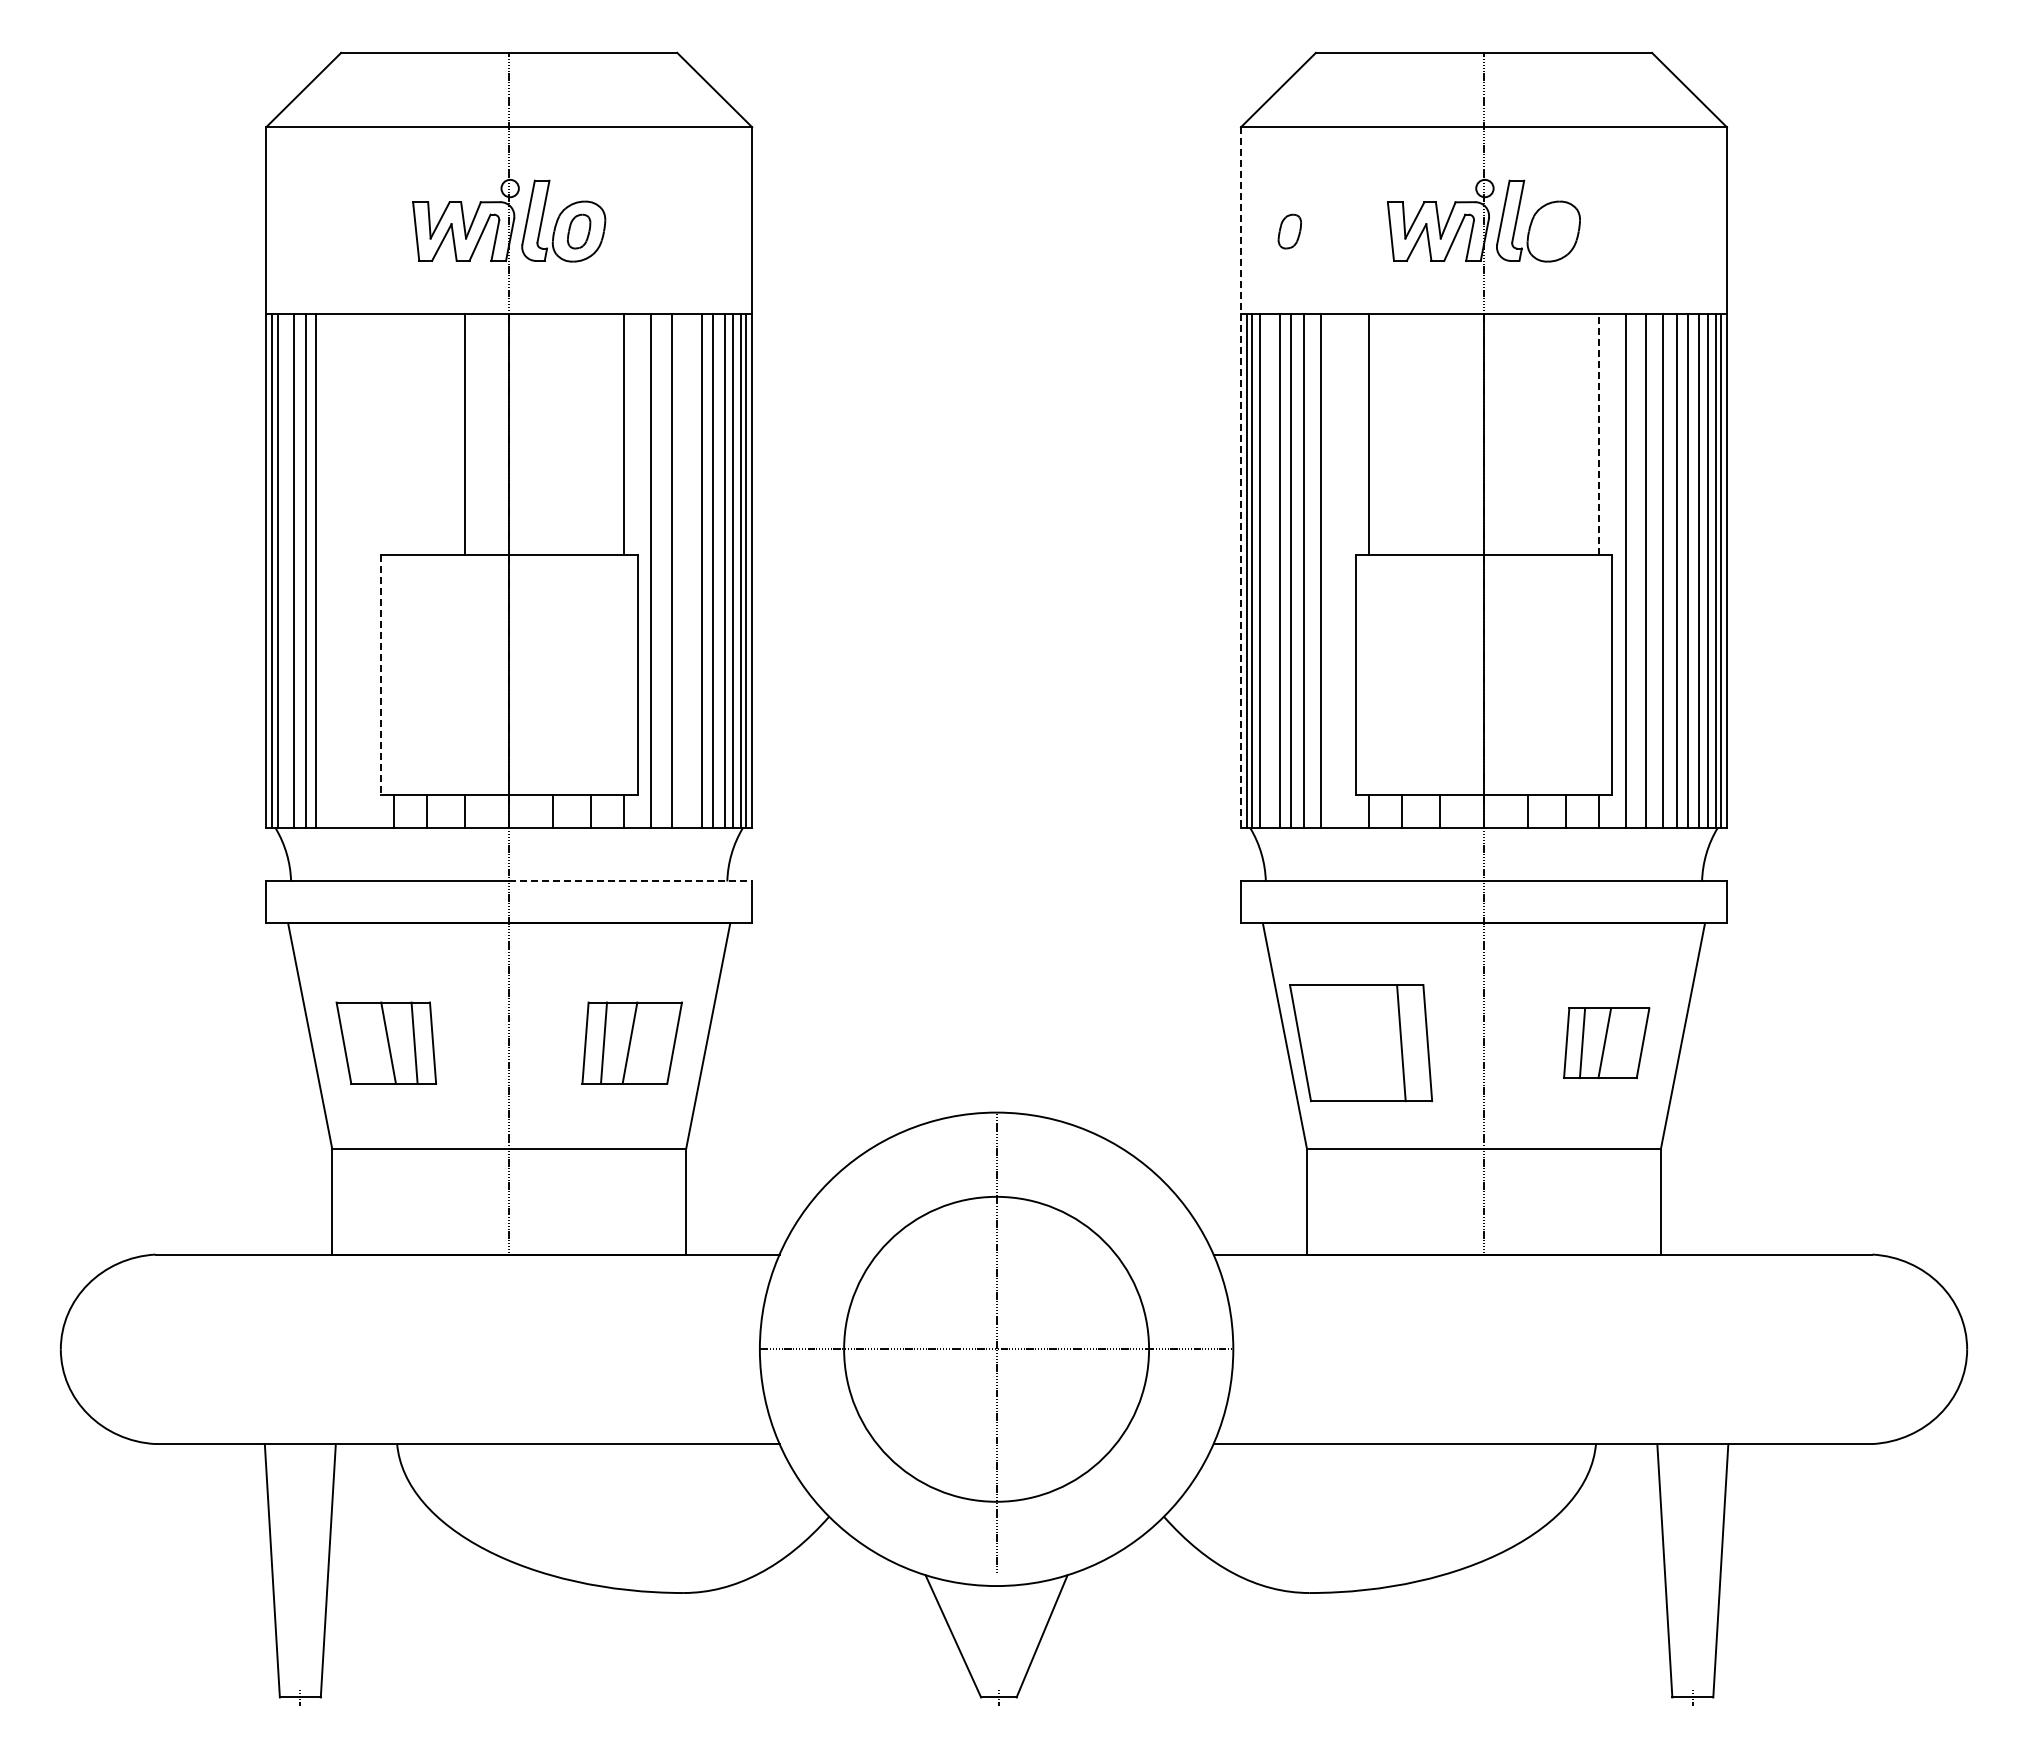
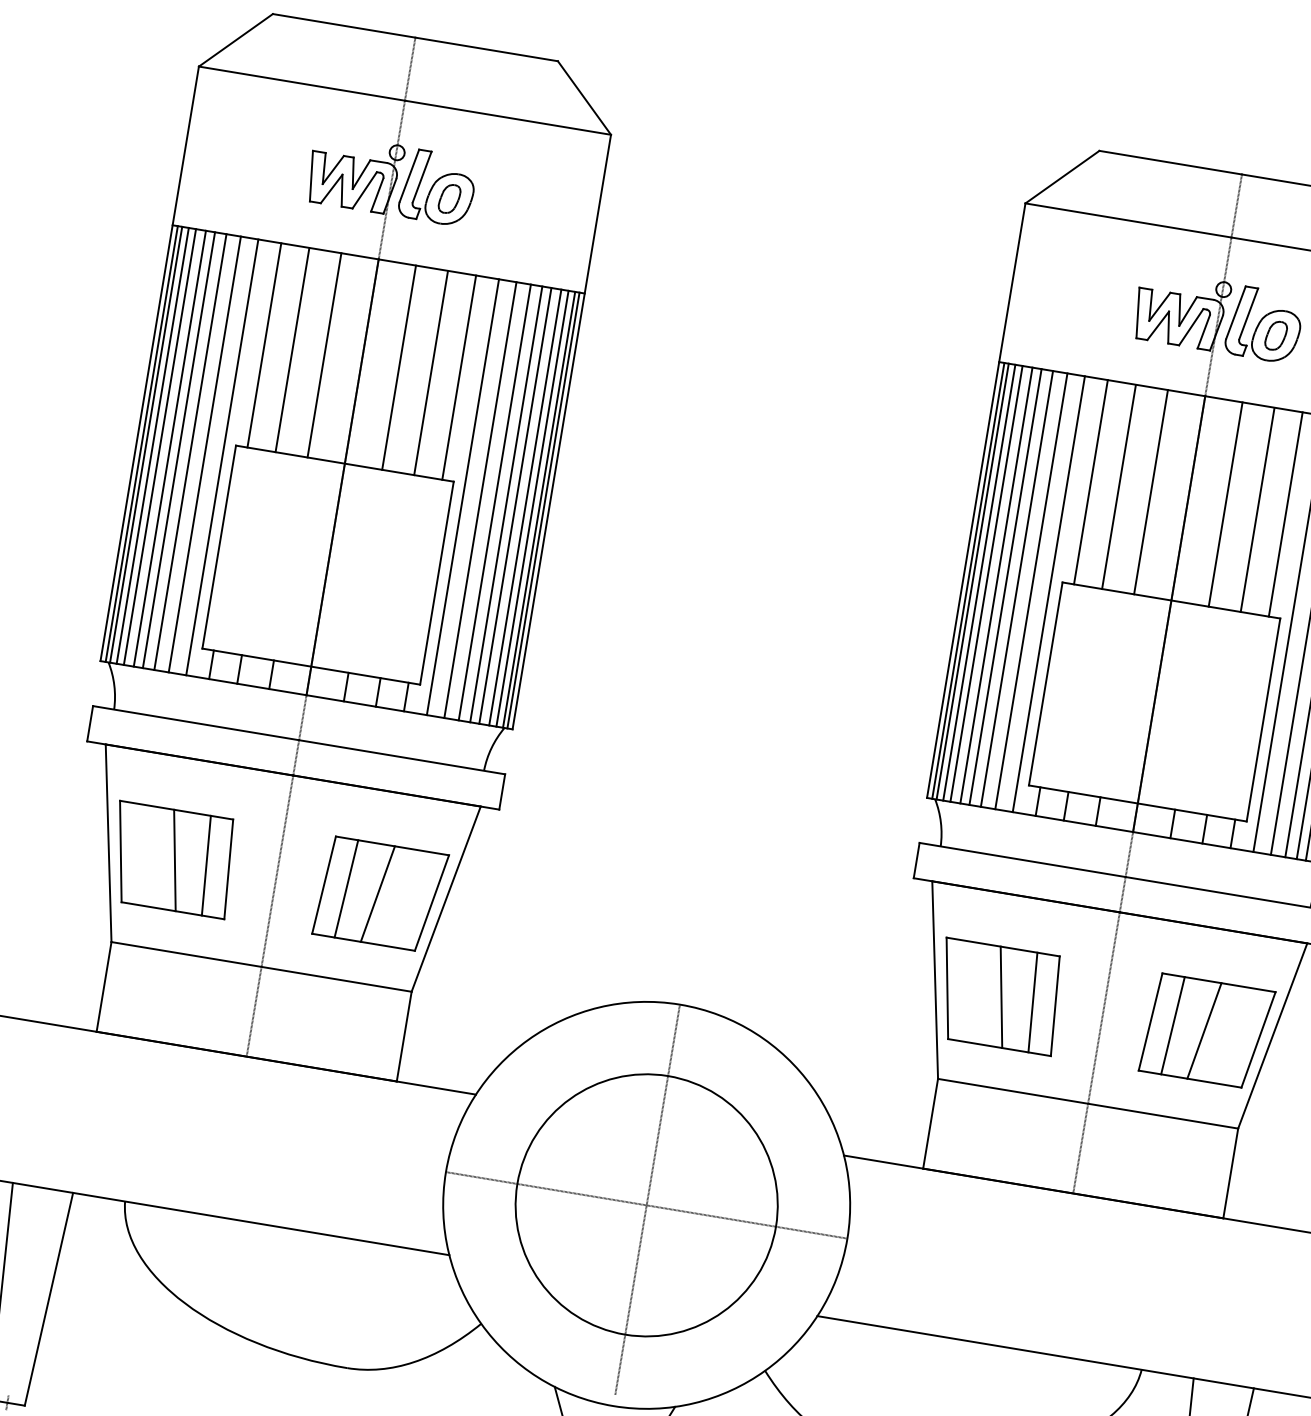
part: (1289, 231) -> (1275, 335), moved
line: (394, 434) -> (264, 345), added
line: (427, 434) -> (292, 349), added
line: (553, 434) -> (399, 367), added
line: (590, 434) -> (430, 372), added
line: (1402, 434) -> (1119, 486), added
line: (1439, 434) -> (1150, 491), added
line: (1527, 434) -> (1225, 504), added
line: (1565, 434) -> (1257, 509), added
line: (1598, 434) -> (1285, 514), dashed -> solid
line: (1240, 477) -> (975, 500), dashed -> solid
line: (285, 571) -> (152, 445), added
line: (329, 571) -> (190, 452), added
line: (346, 571) -> (204, 454), added
line: (367, 571) -> (222, 457), added
line: (688, 571) -> (494, 502), added
line: (1268, 571) -> (986, 583), added
line: (1342, 571) -> (1049, 594), added
line: (380, 675) -> (218, 547), dashed -> solid
line: (631, 881) -> (402, 757), dashed -> solid
part: (386, 1043) -> (172, 860), size x1.43
part: (632, 1043) -> (380, 894), size x1.43
line: (1363, 1043) -> (1000, 997), added
part: (1606, 1043) -> (1206, 1031), size x1.67

